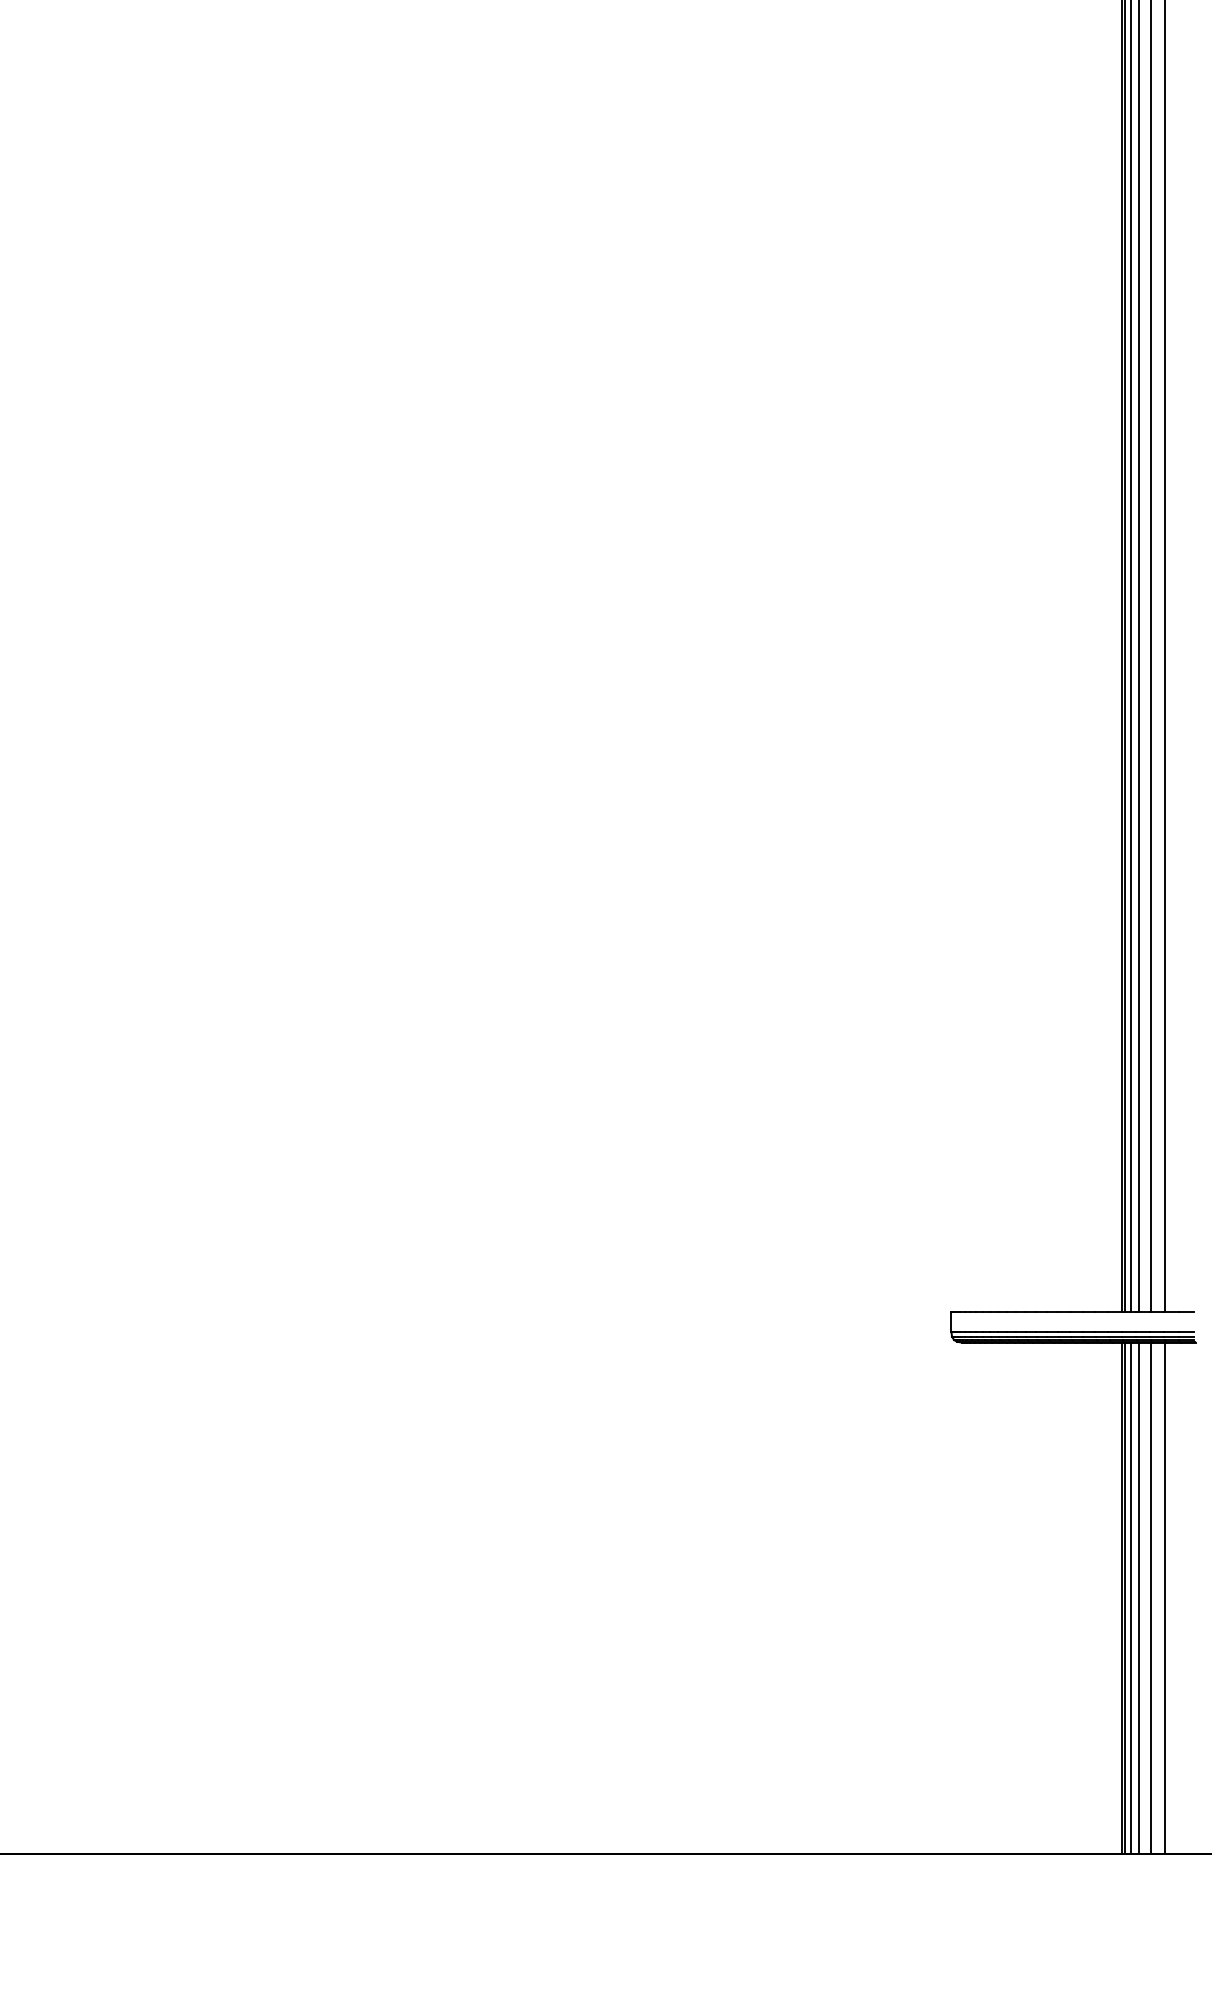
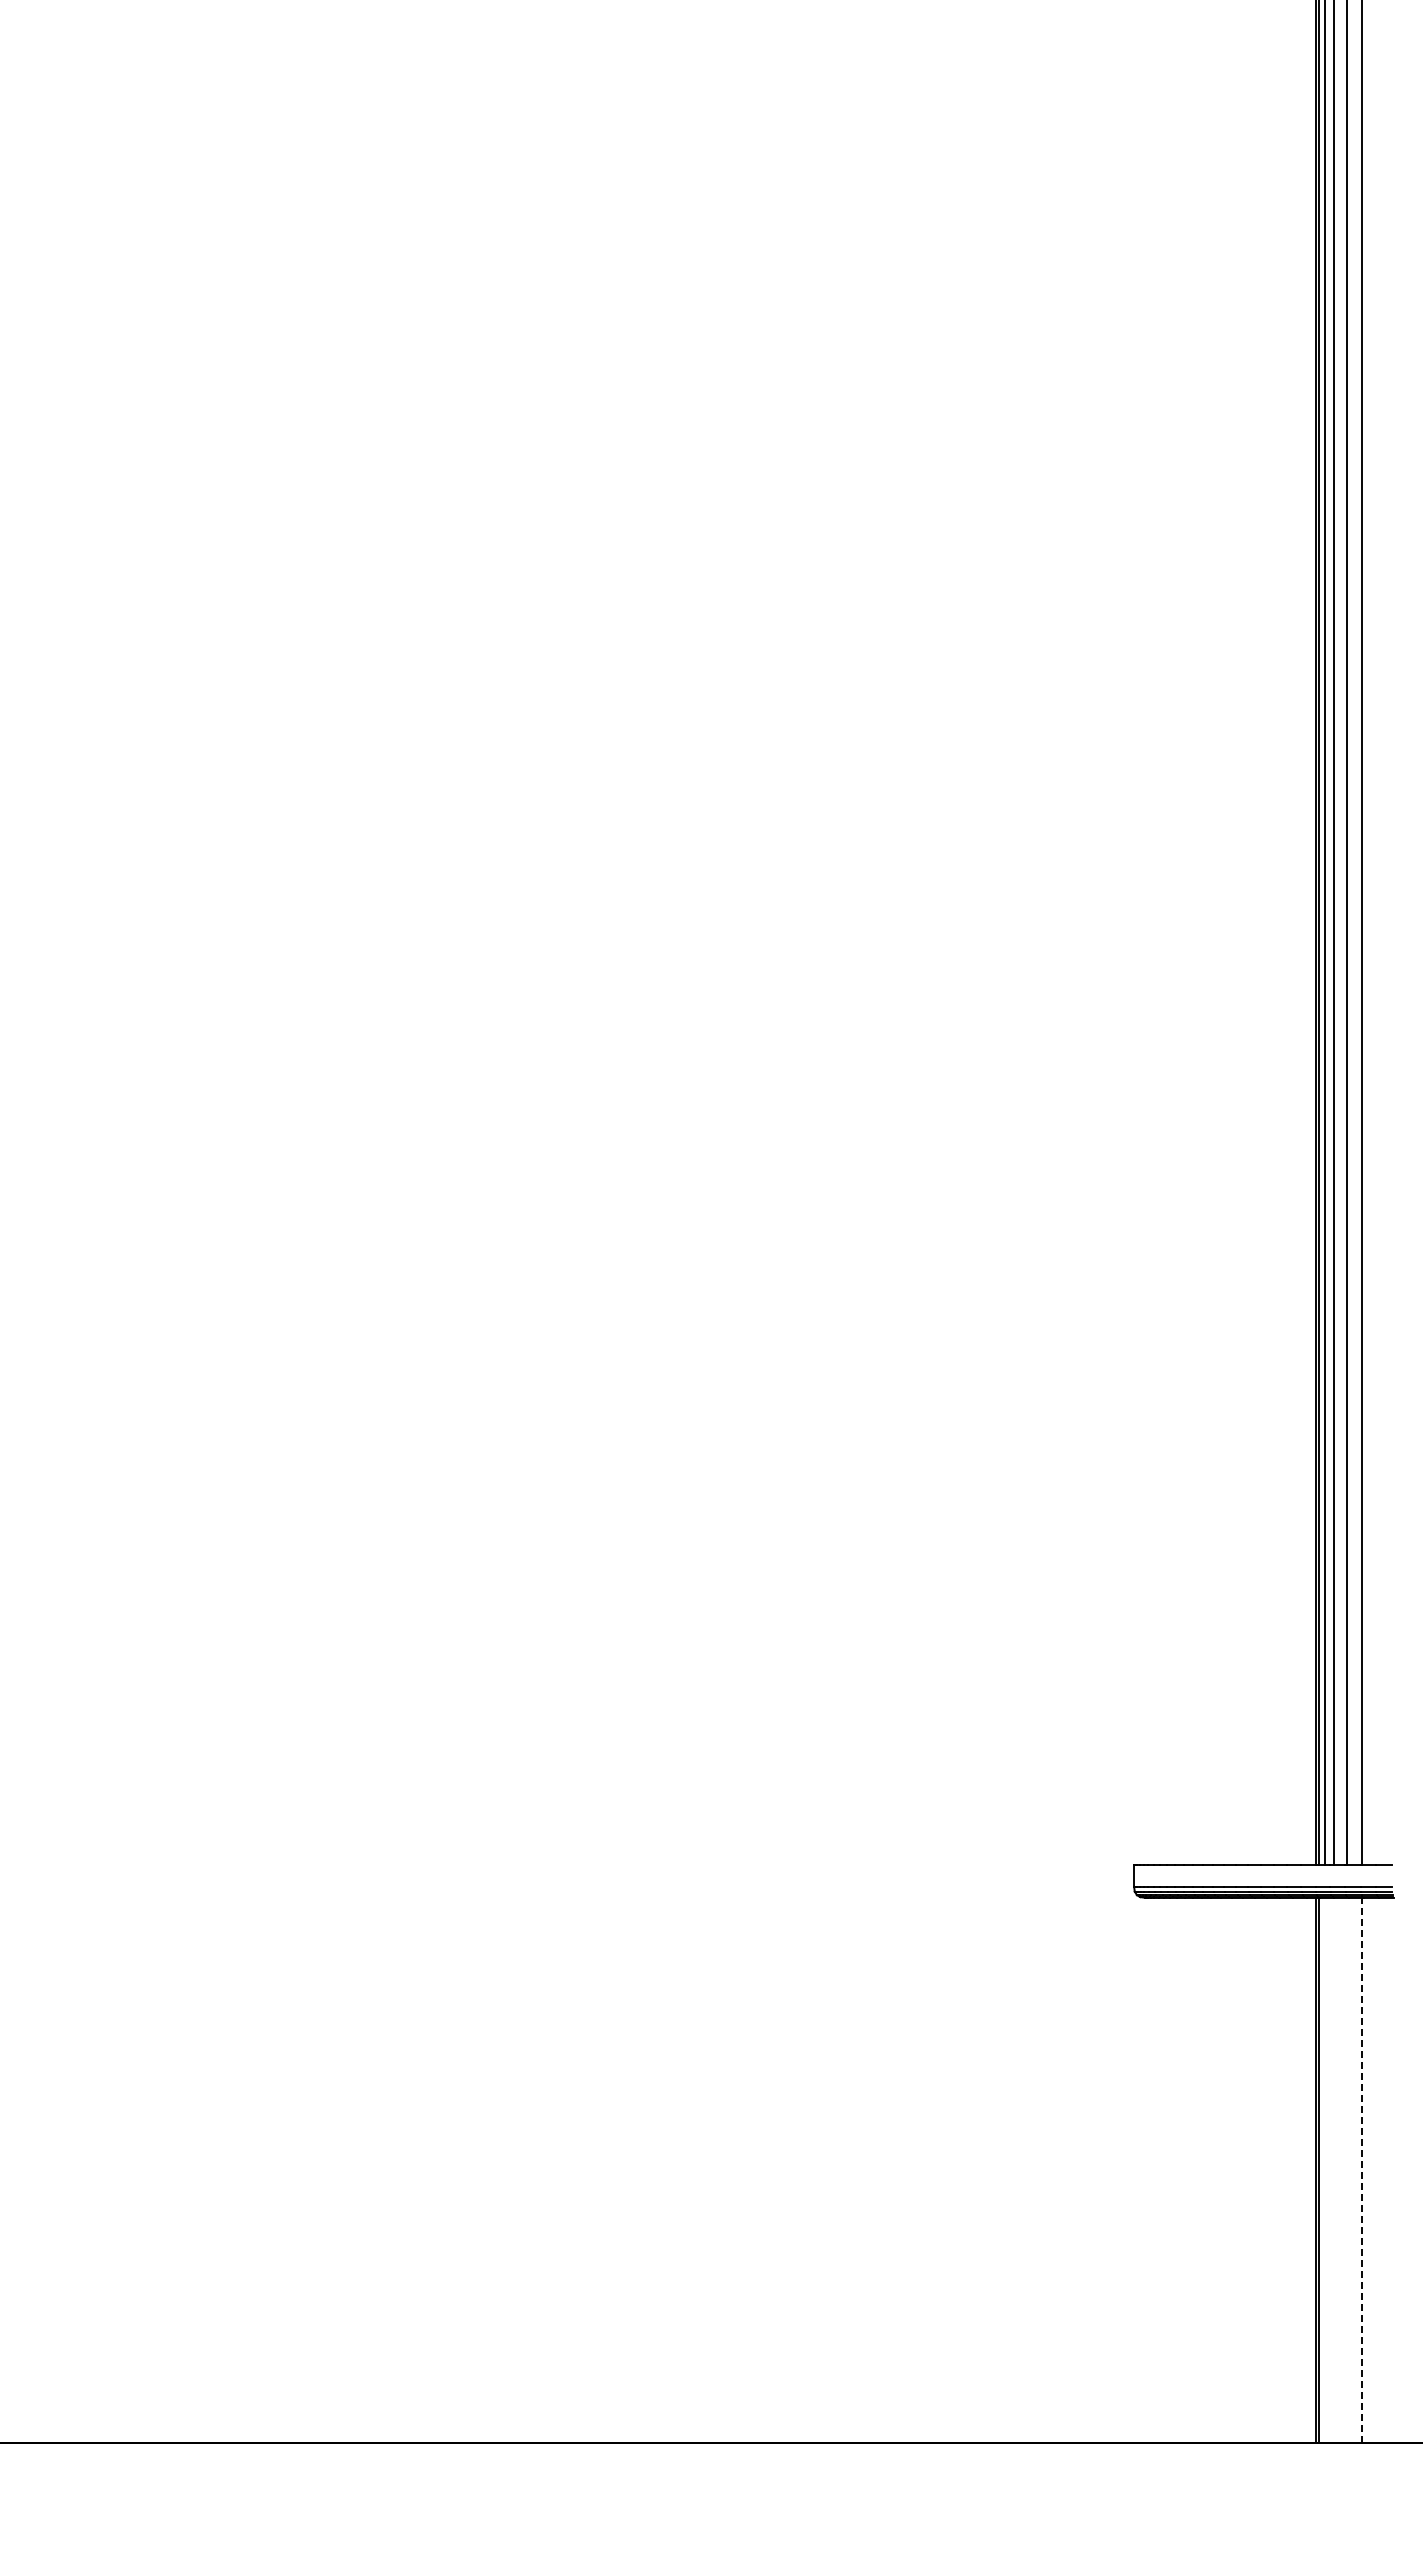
line: (1130, 1597) -> (1324, 2169), removed
line: (1139, 1597) -> (1334, 2169), removed
line: (1150, 1597) -> (1346, 2169), removed
line: (1165, 1598) -> (1362, 2170), solid -> dashed

